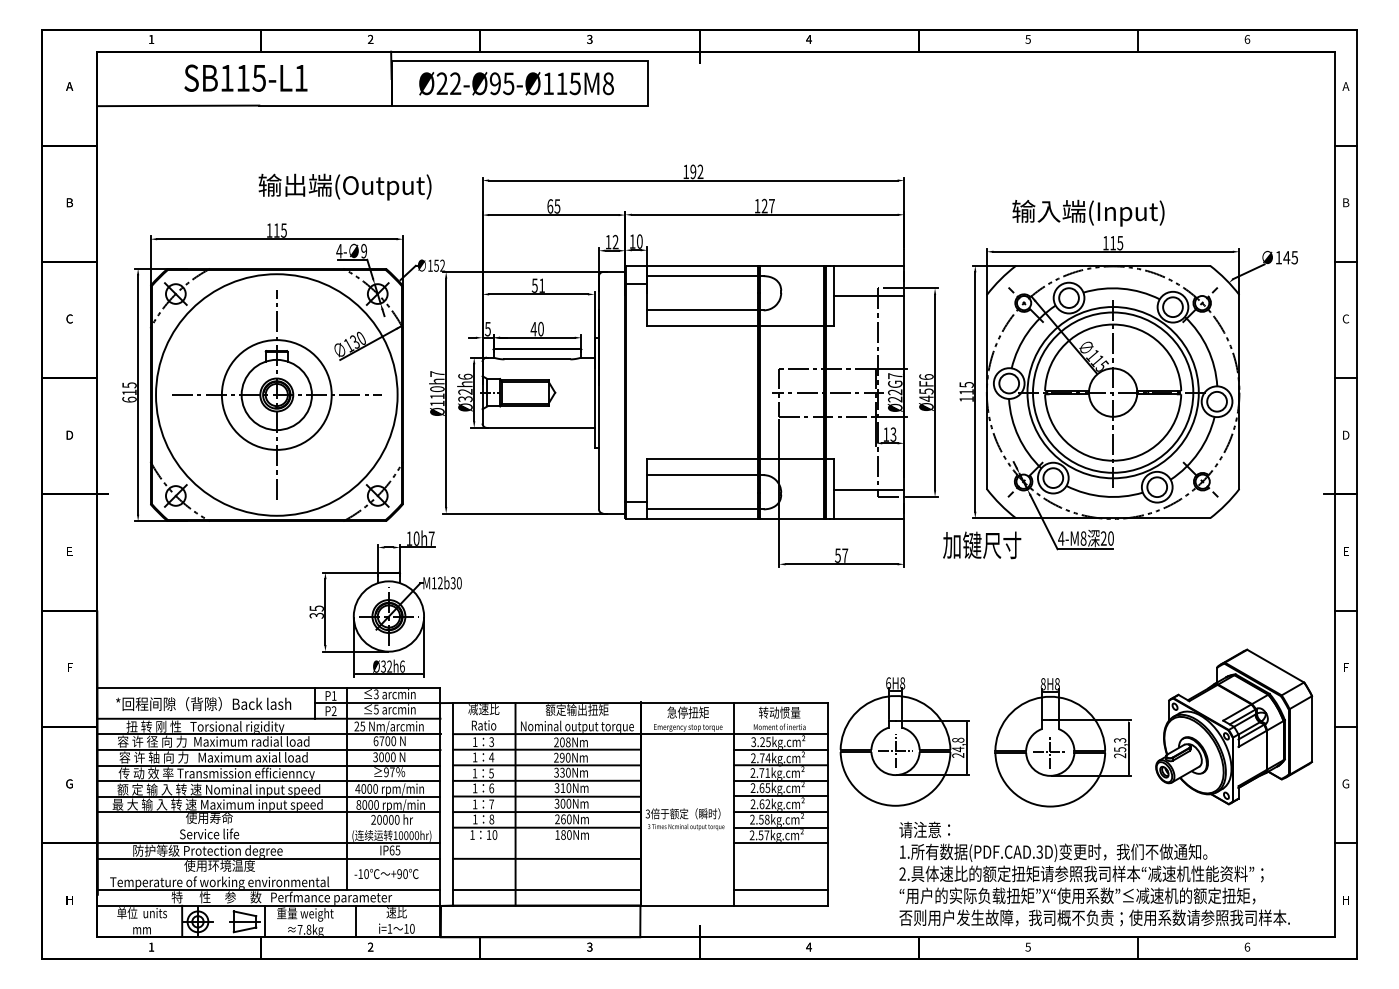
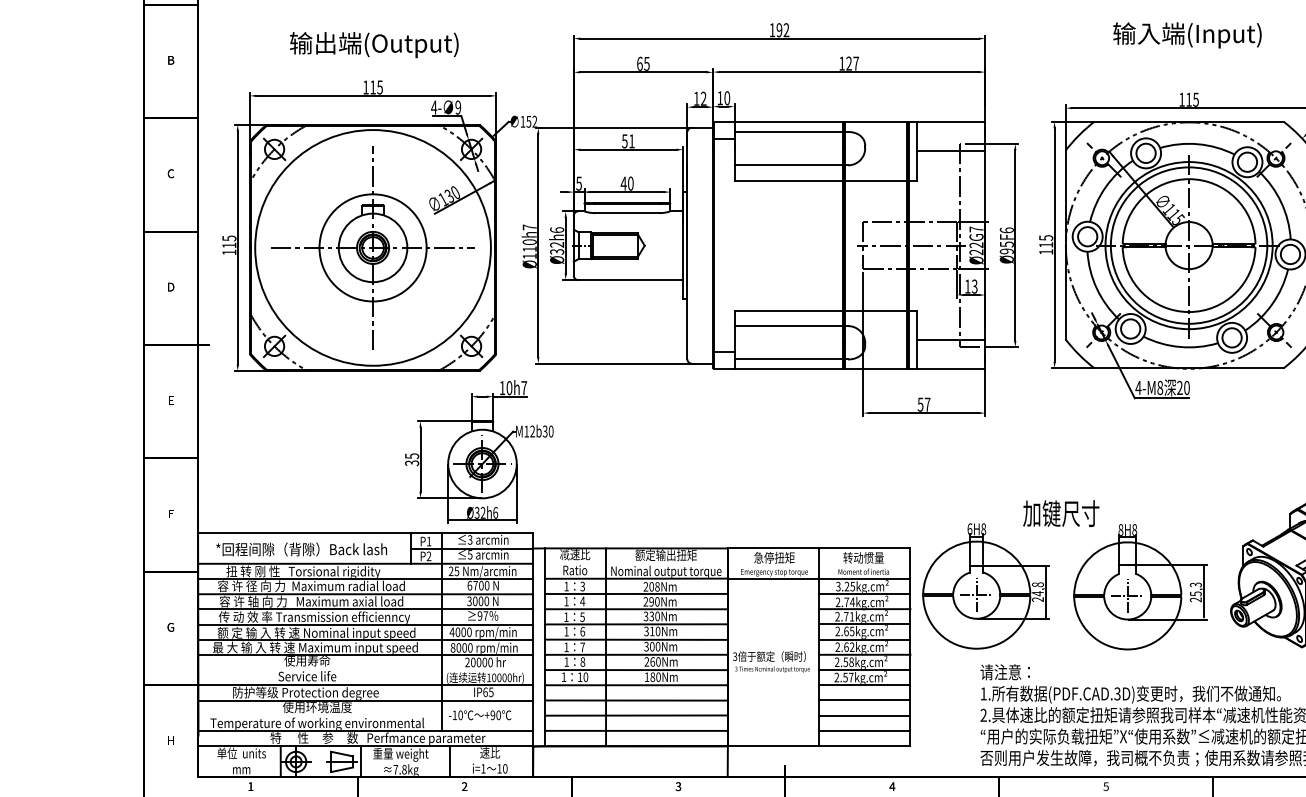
text: (344, 186) -> (373, 44), moved
text: (1088, 212) -> (1187, 34), moved
text: (926, 398) -> (1006, 251), Ø45 -> Ø95
text: (129, 399) -> (229, 252), 615 -> 115
text: (982, 545) -> (1061, 513), moved
line: (546, 843) -> (636, 685), added
line: (780, 858) -> (864, 700), added
line: (546, 874) -> (636, 715), added
line: (780, 874) -> (864, 715), added

